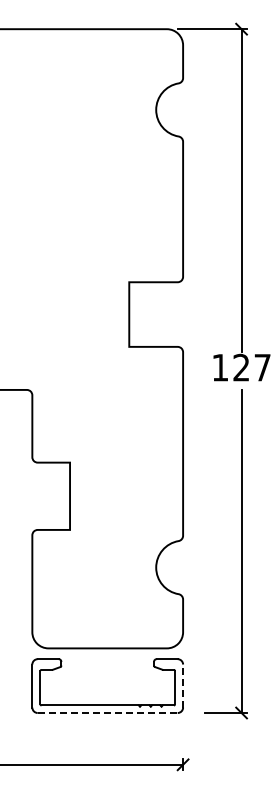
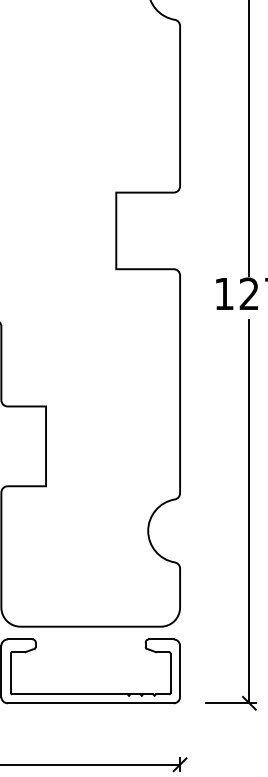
line: (183, 686) -> (180, 671), dashed -> solid
line: (107, 713) -> (90, 703), dashed -> solid

